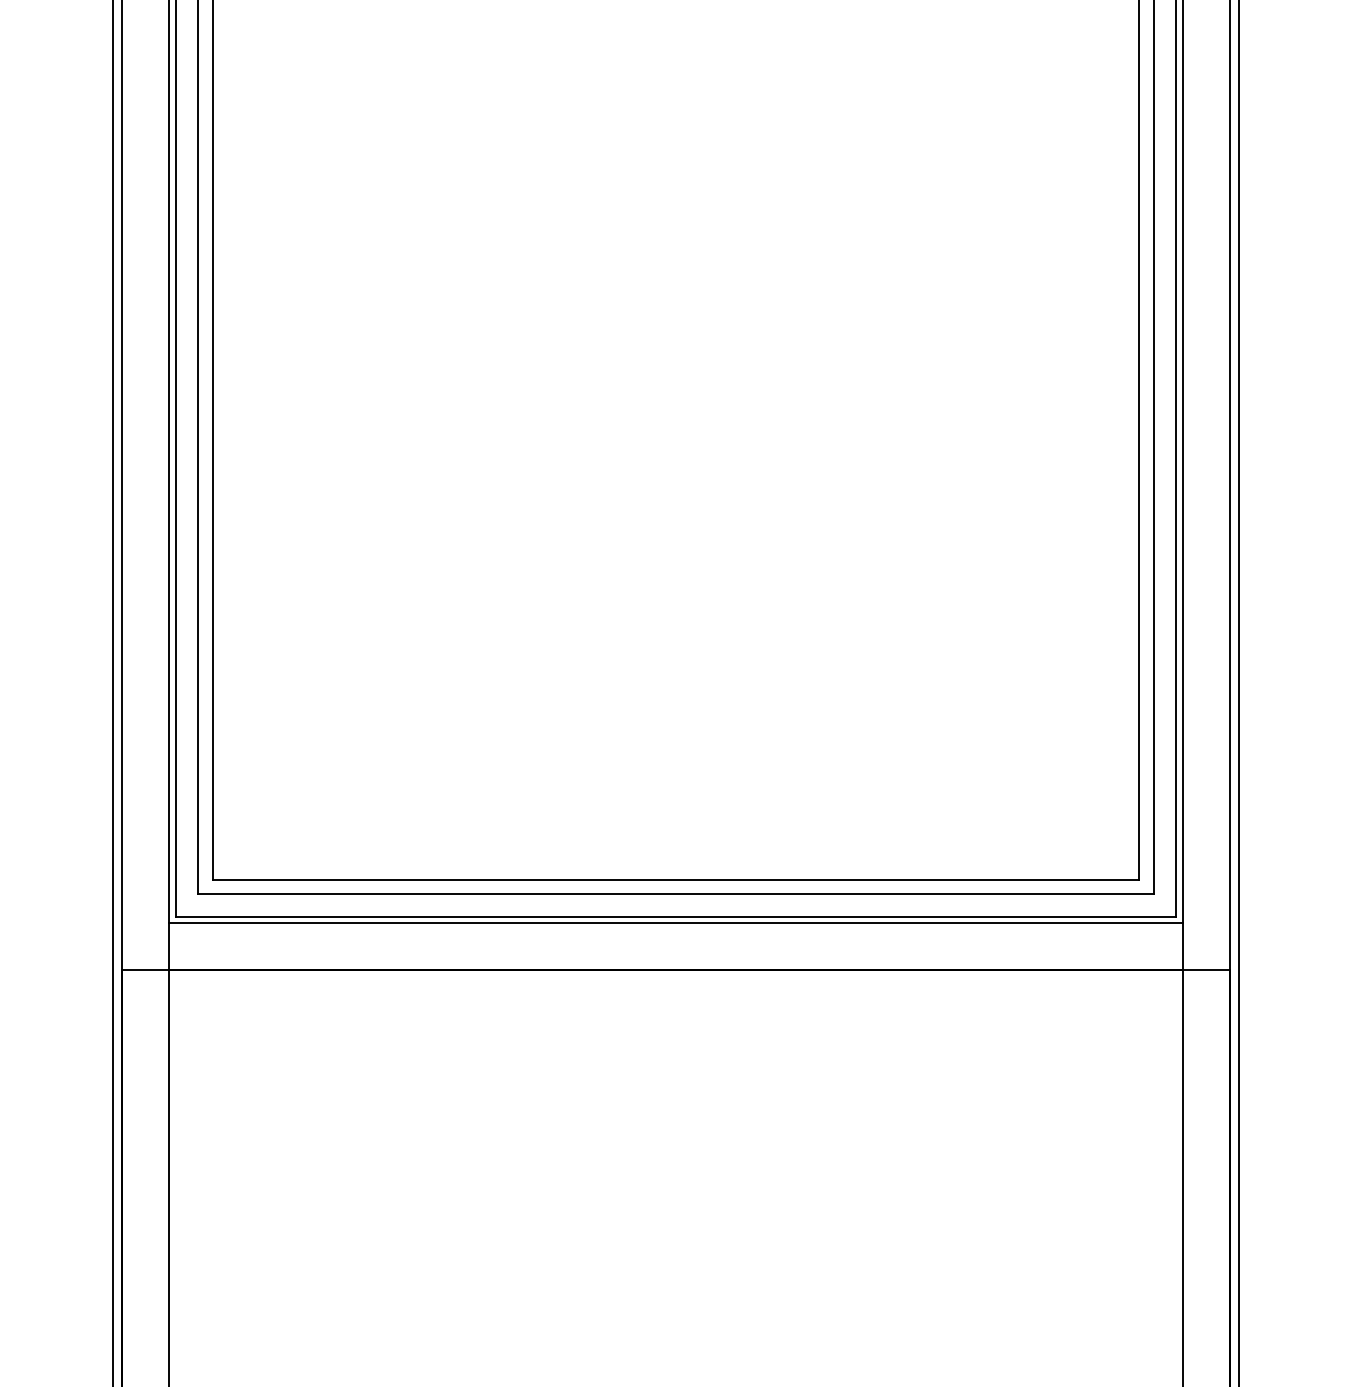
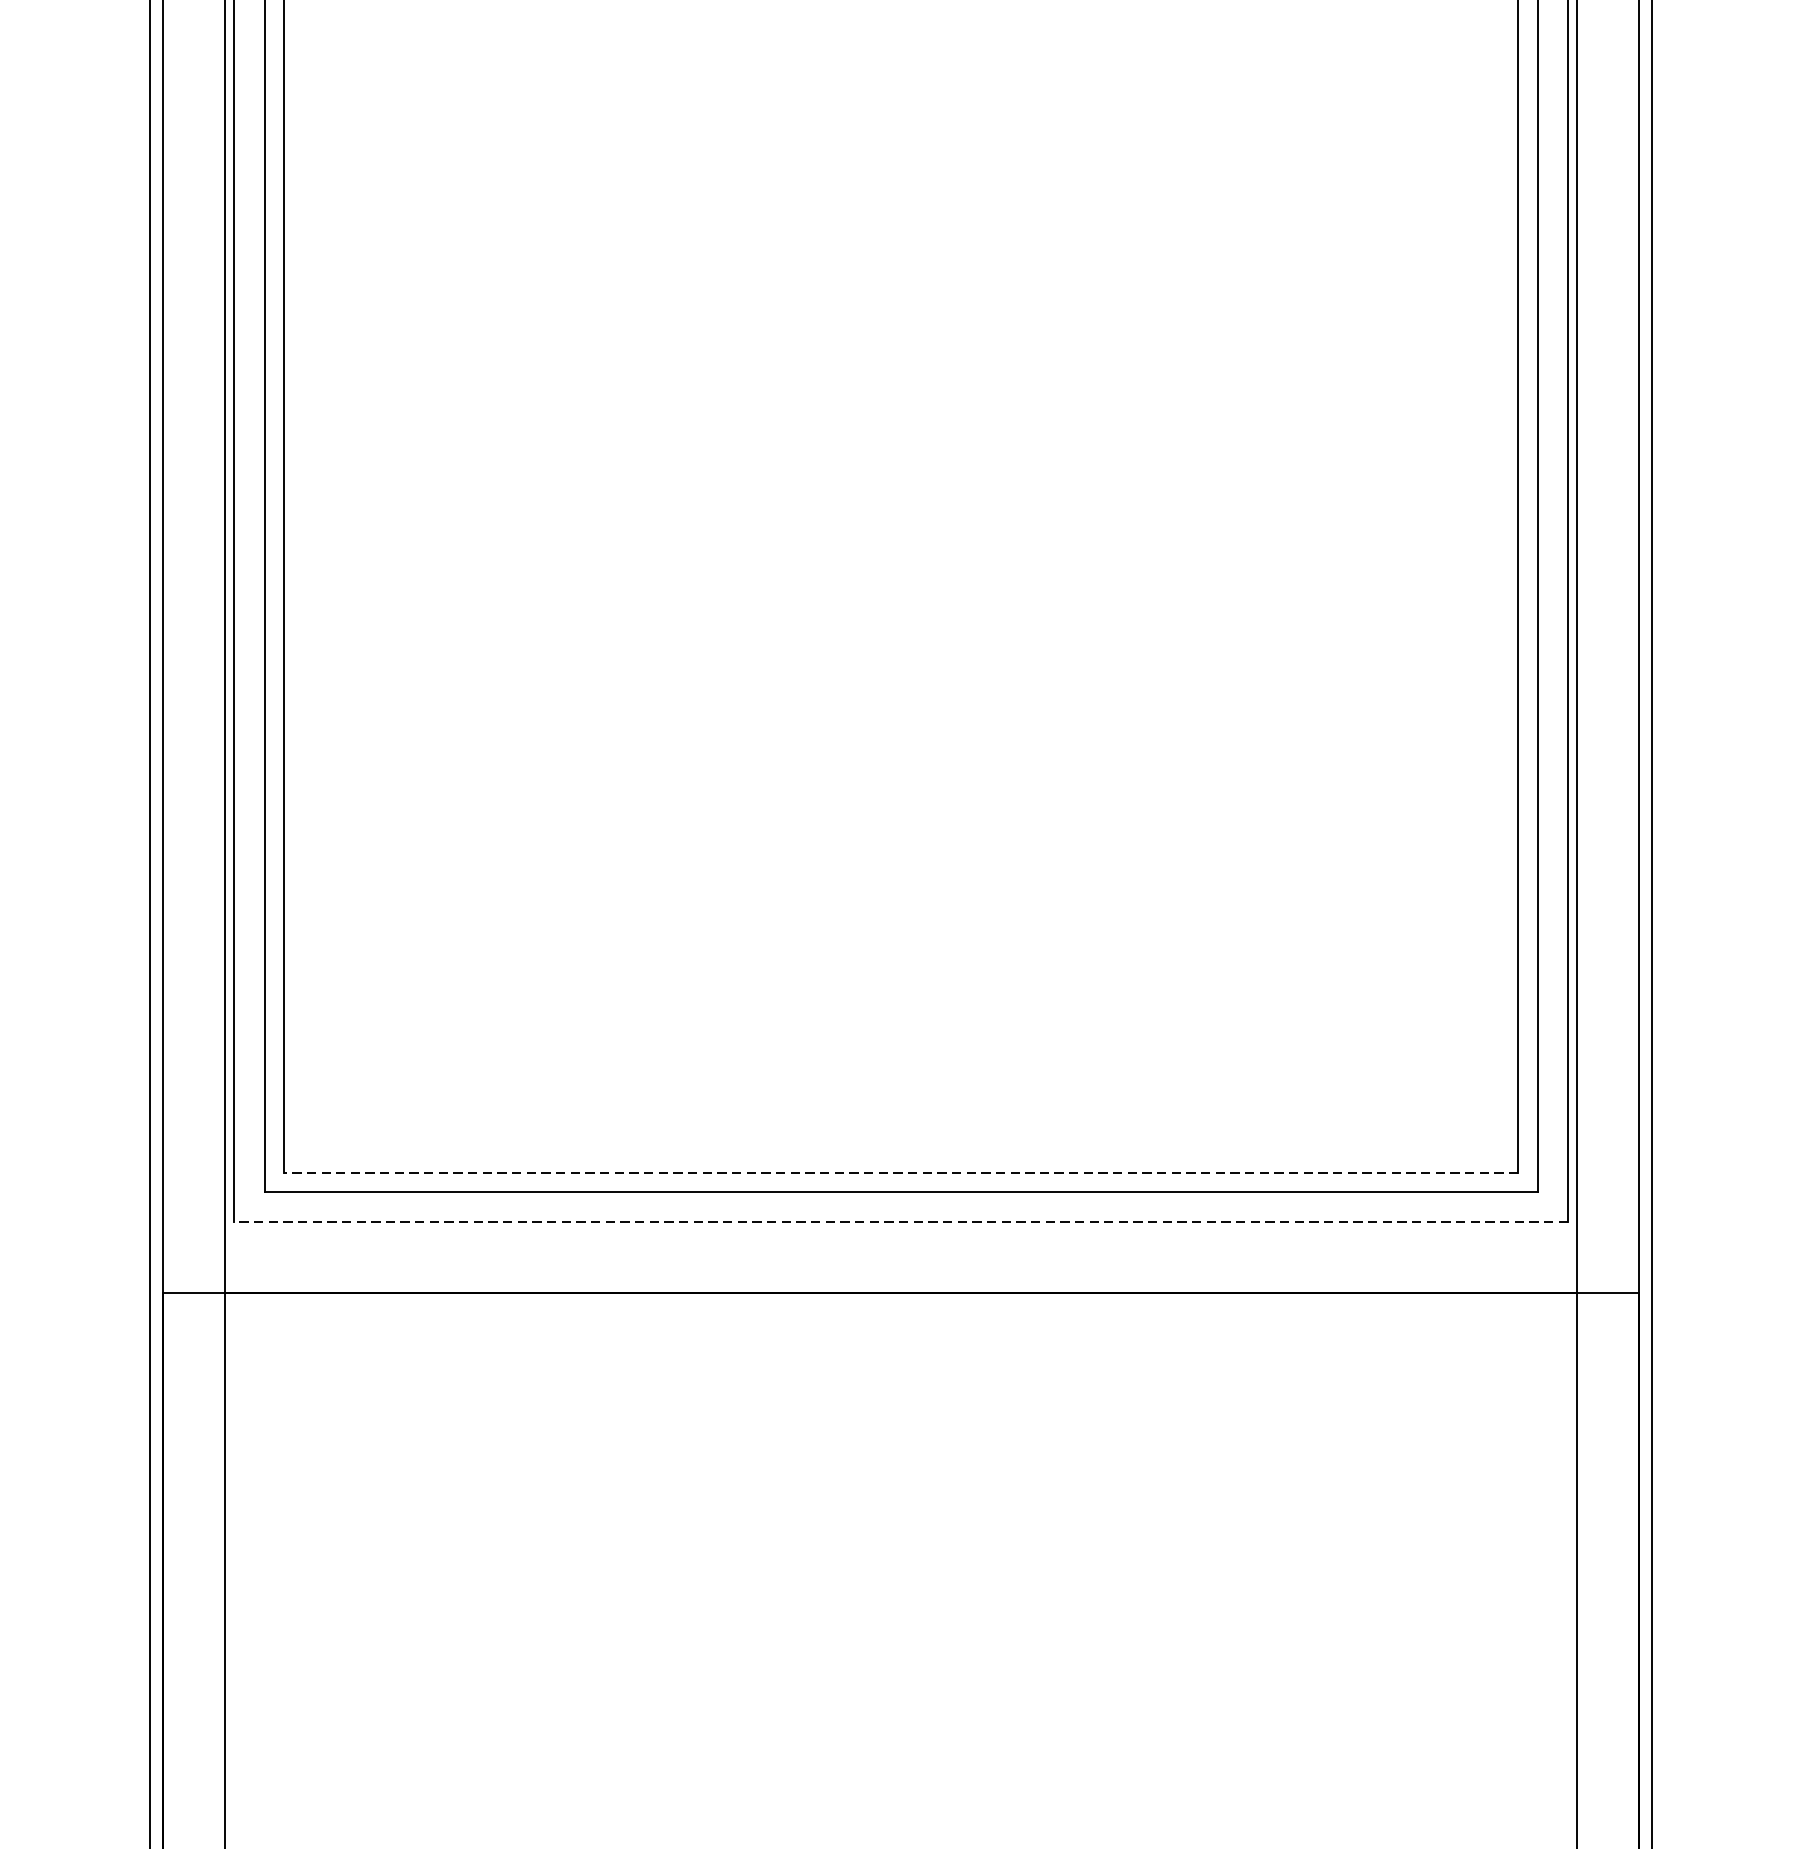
line: (675, 879) -> (900, 1172), solid -> dashed
line: (675, 916) -> (900, 1221), solid -> dashed
line: (675, 923) -> (900, 1231), removed

